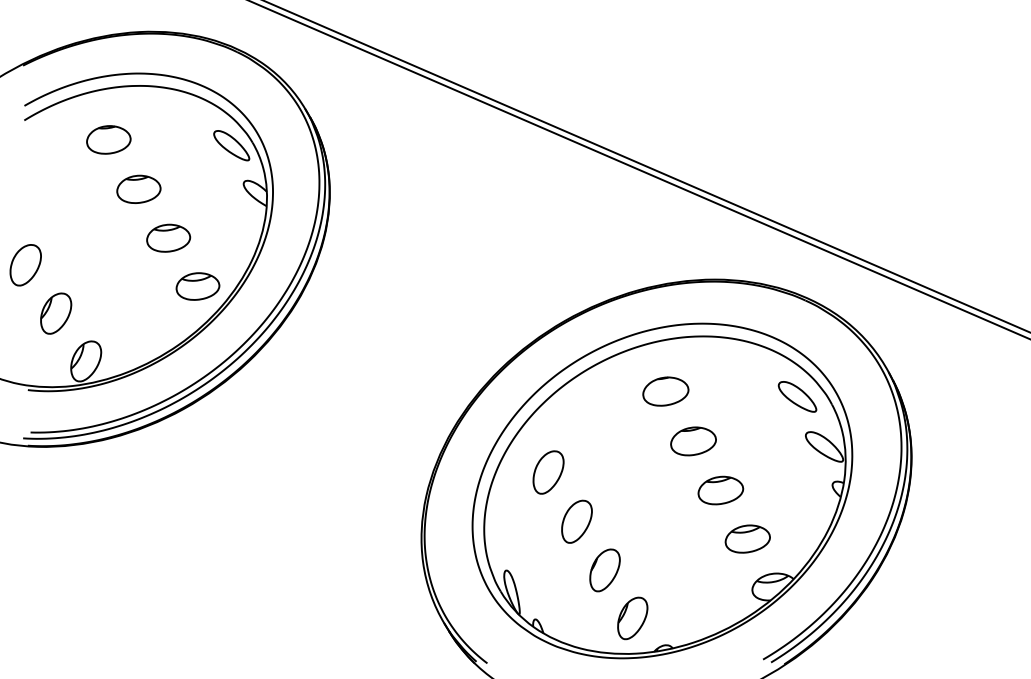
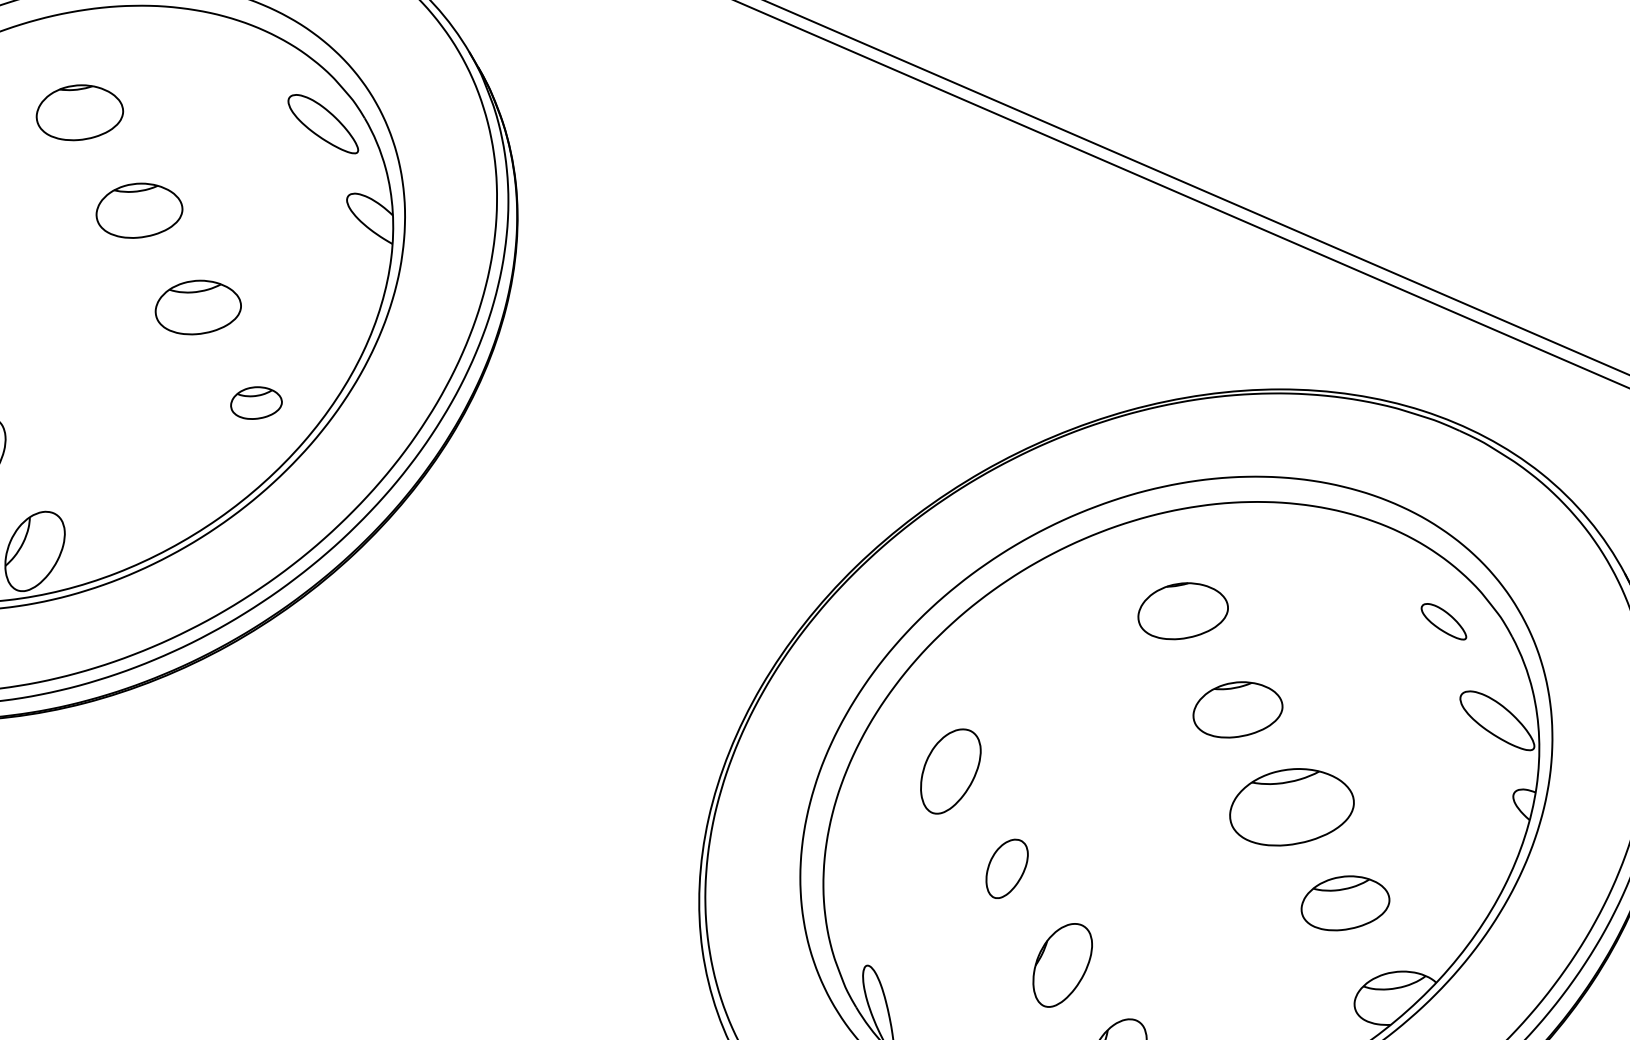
part: (197, 286) -> (255, 403), size x0.6
part: (797, 396) -> (1443, 620), size x0.6
part: (720, 490) -> (1291, 807), size x1.4
part: (576, 521) -> (1006, 868), size x0.7

